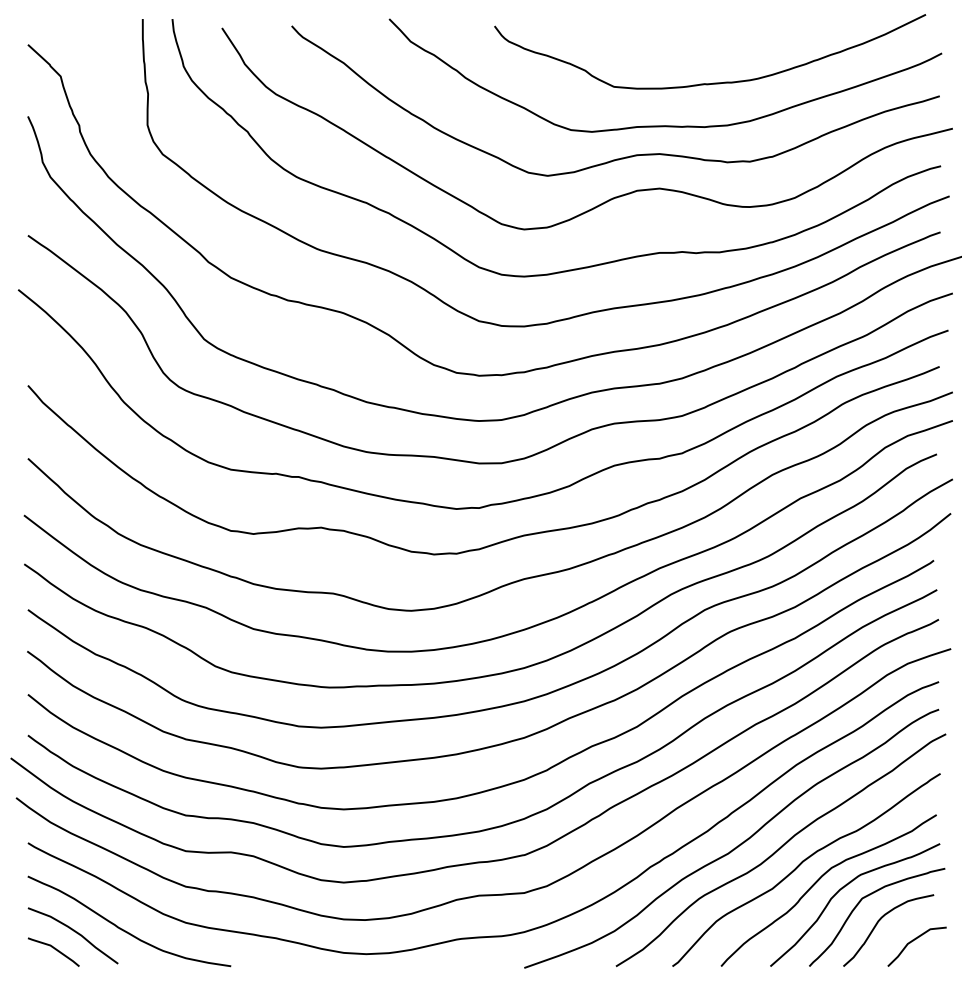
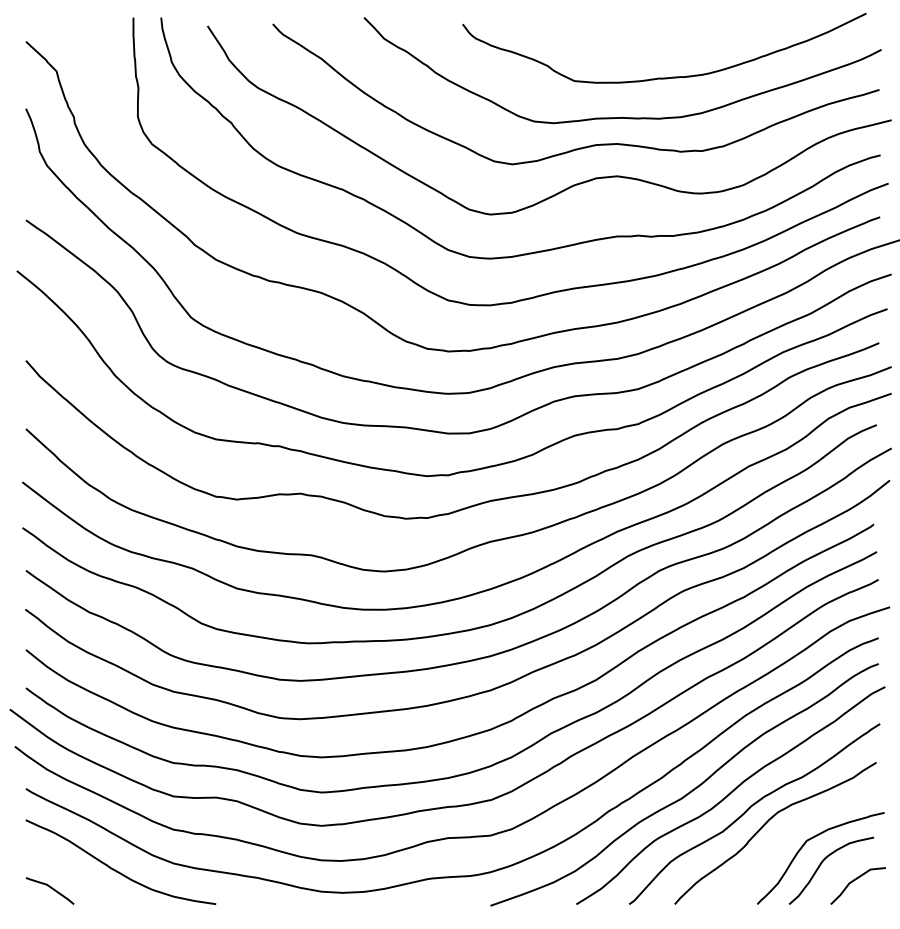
curve: (842, 889) -> (788, 832), removed
curve: (74, 932) -> (69, 872), removed

